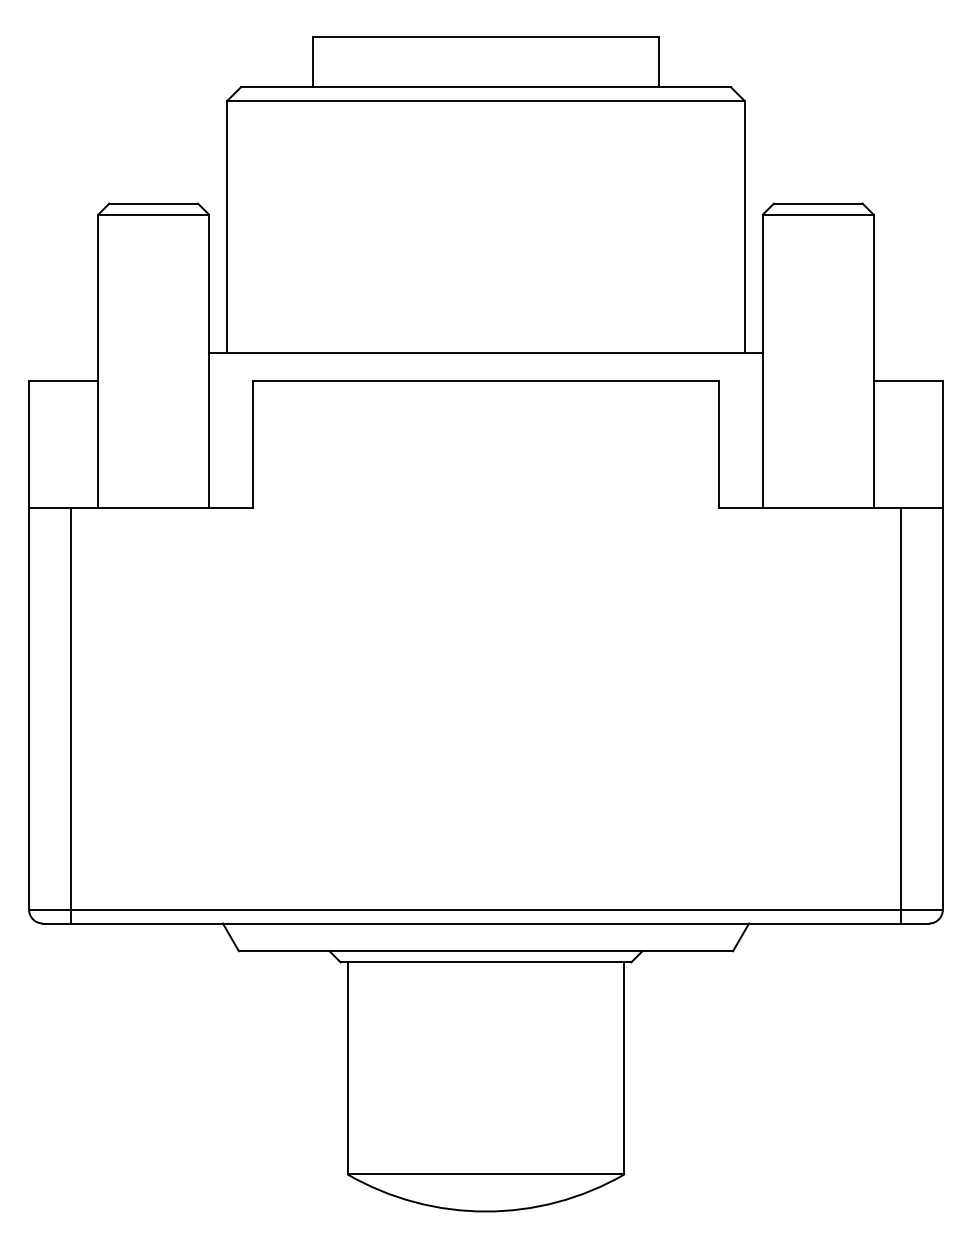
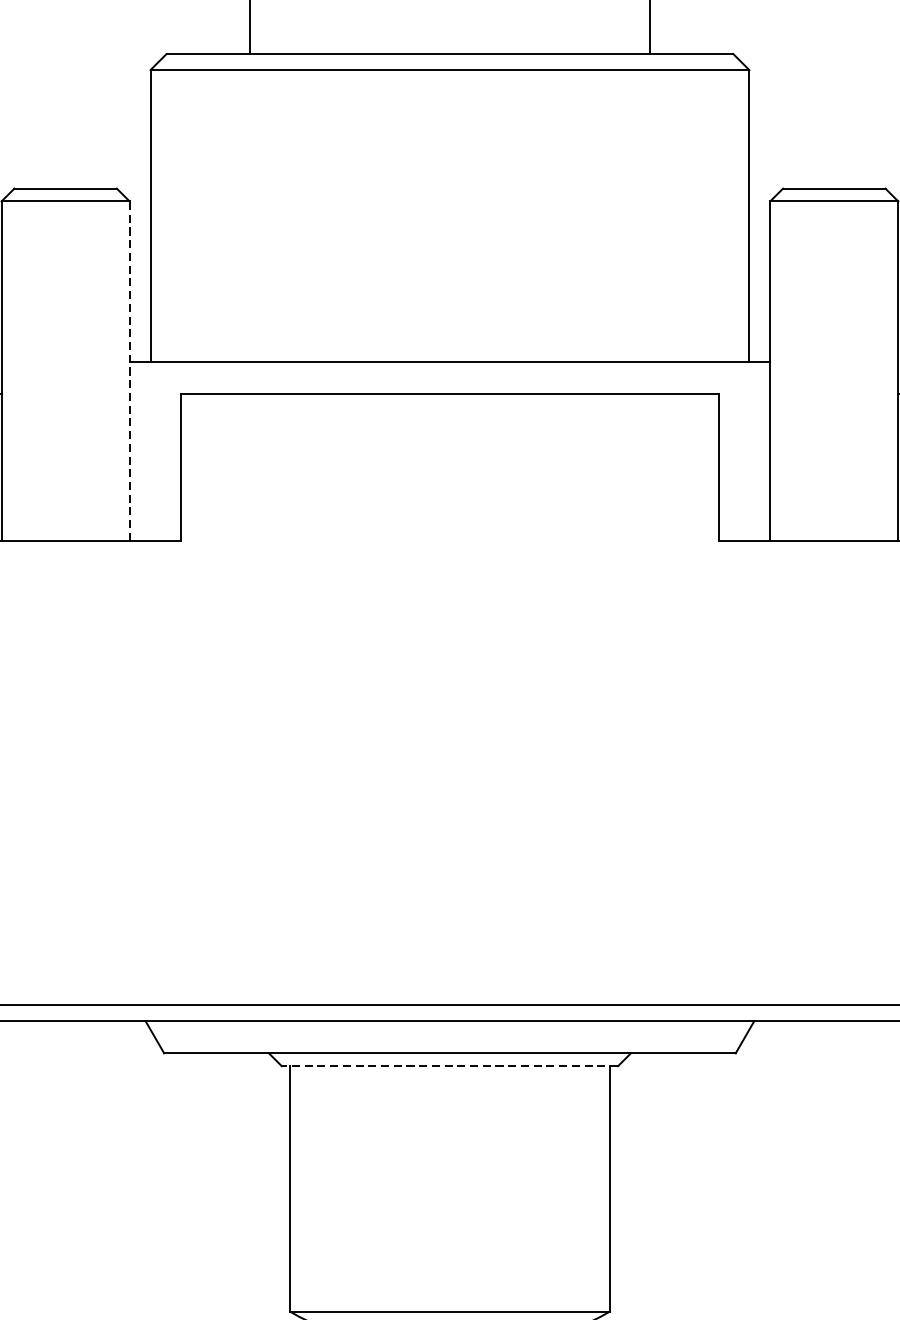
line: (209, 361) -> (130, 371), solid -> dashed
line: (485, 962) -> (449, 1066), solid -> dashed

